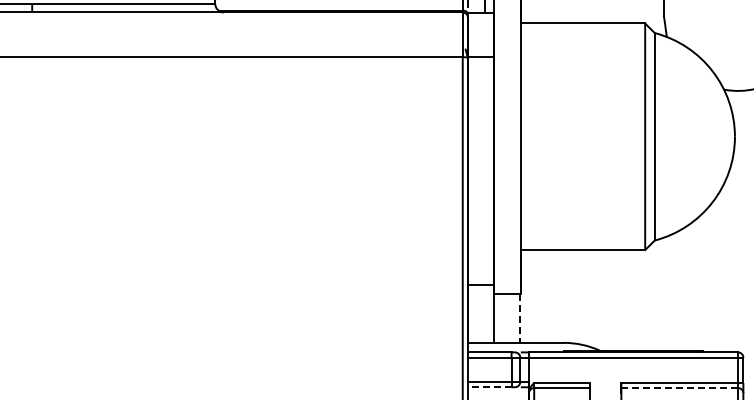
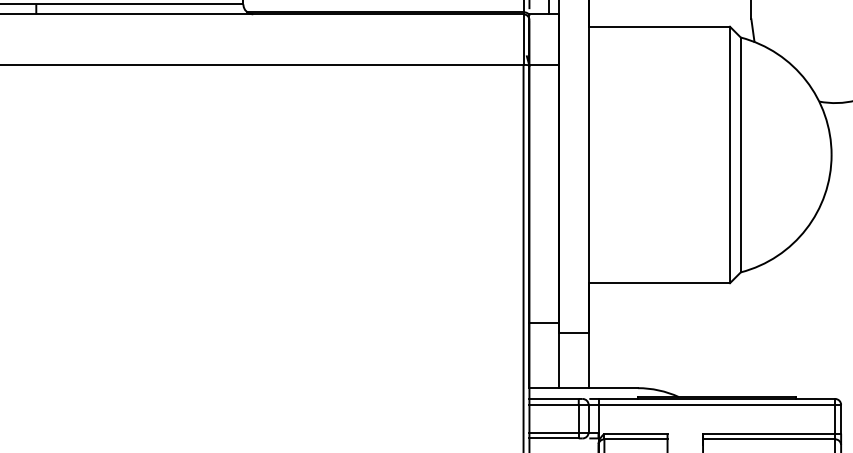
line: (520, 318) -> (588, 360), dashed -> solid
line: (489, 387) -> (553, 438), dashed -> solid
line: (679, 388) -> (768, 439), dashed -> solid

